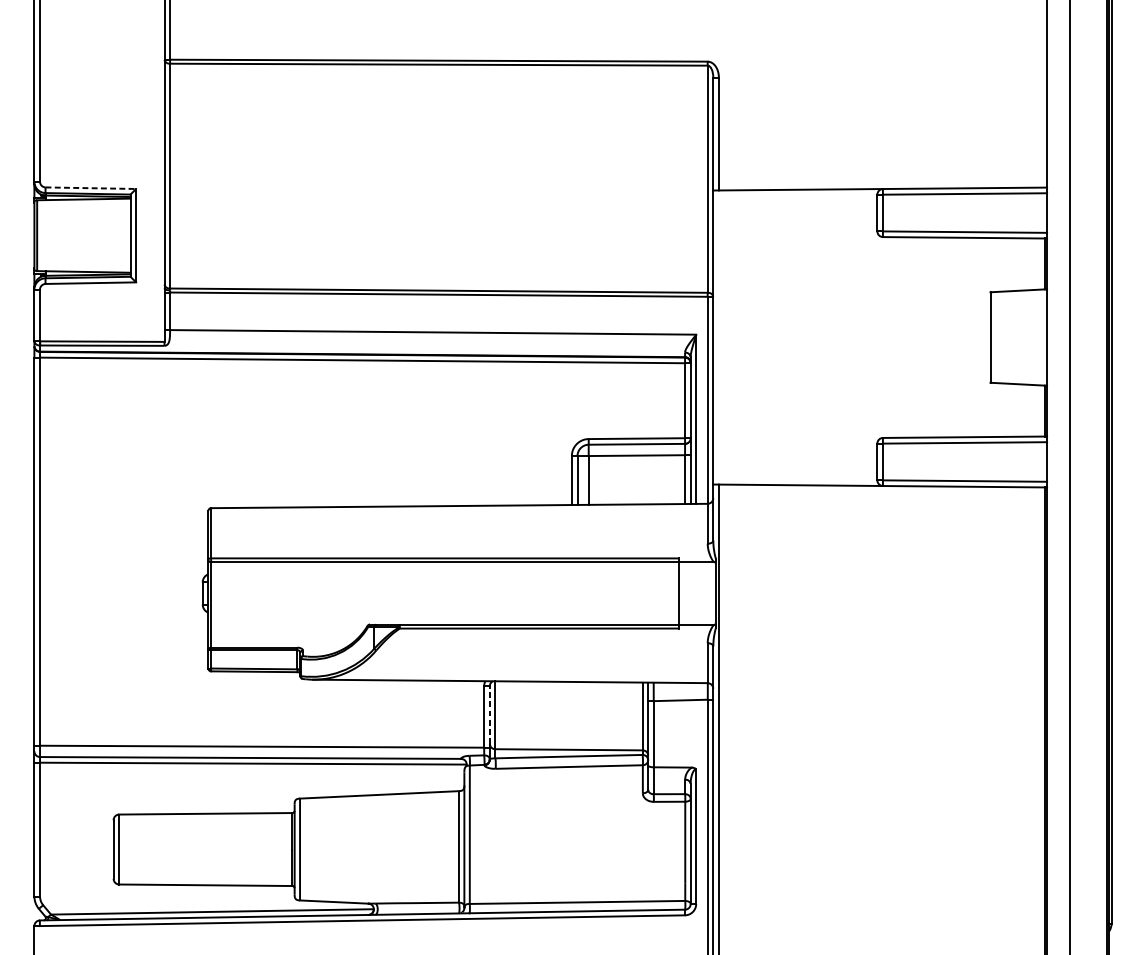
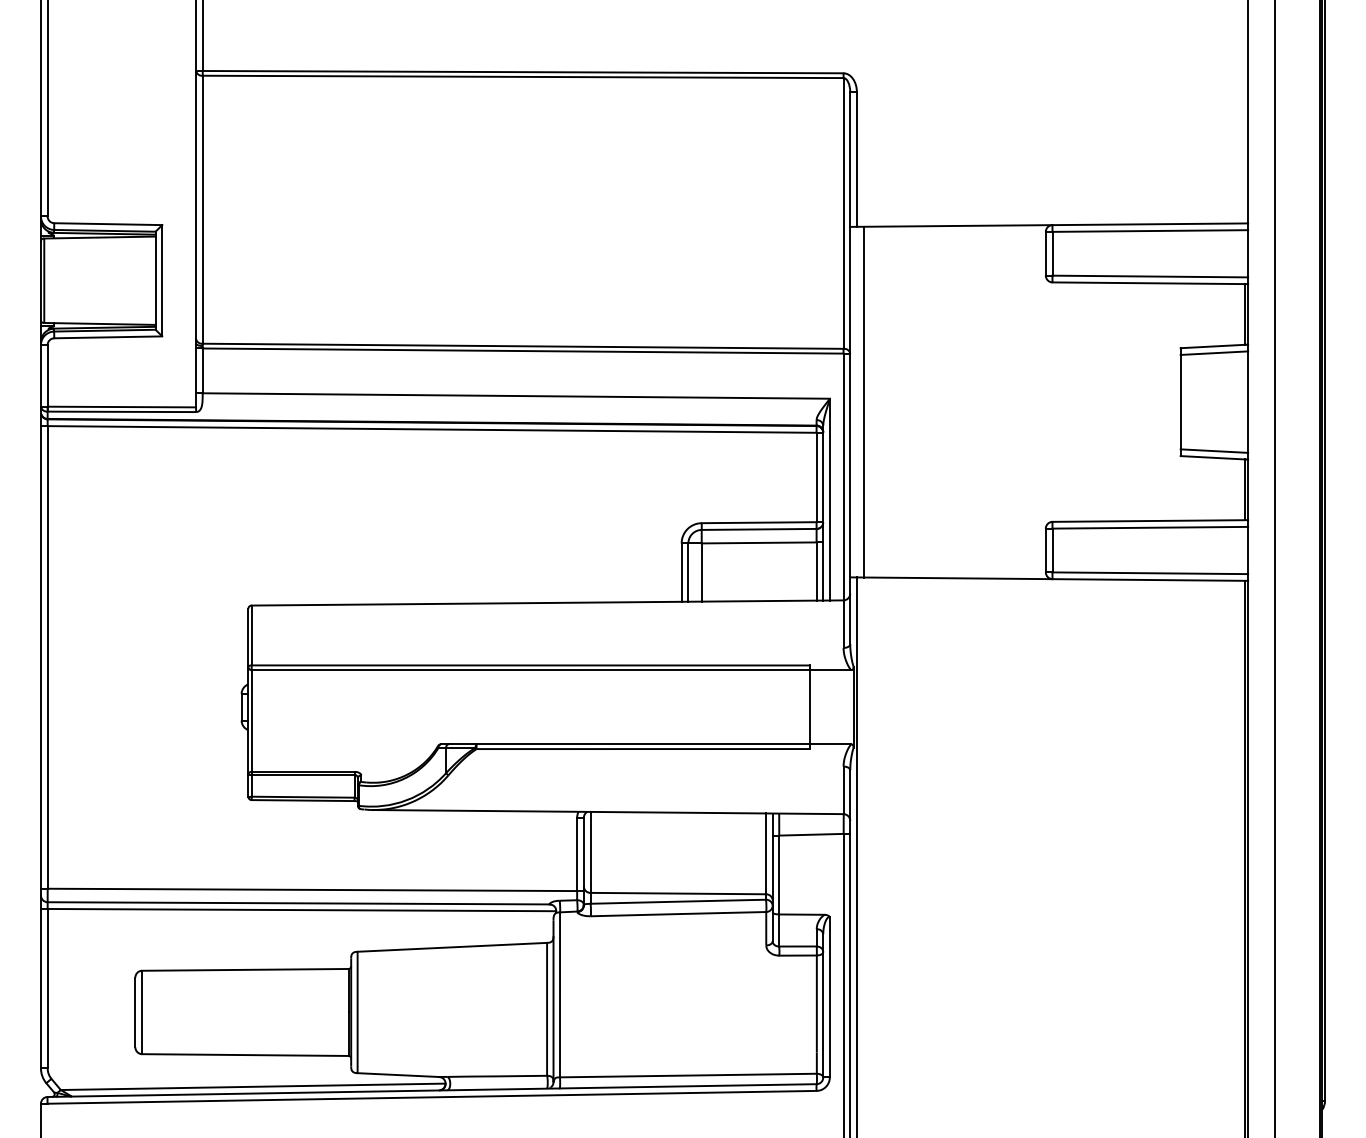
line: (91, 188) -> (108, 224), dashed -> solid
line: (1018, 295) -> (1214, 352), added
line: (724, 336) -> (863, 401), added
line: (1018, 378) -> (1214, 450), added
line: (489, 714) -> (583, 851), dashed -> solid

